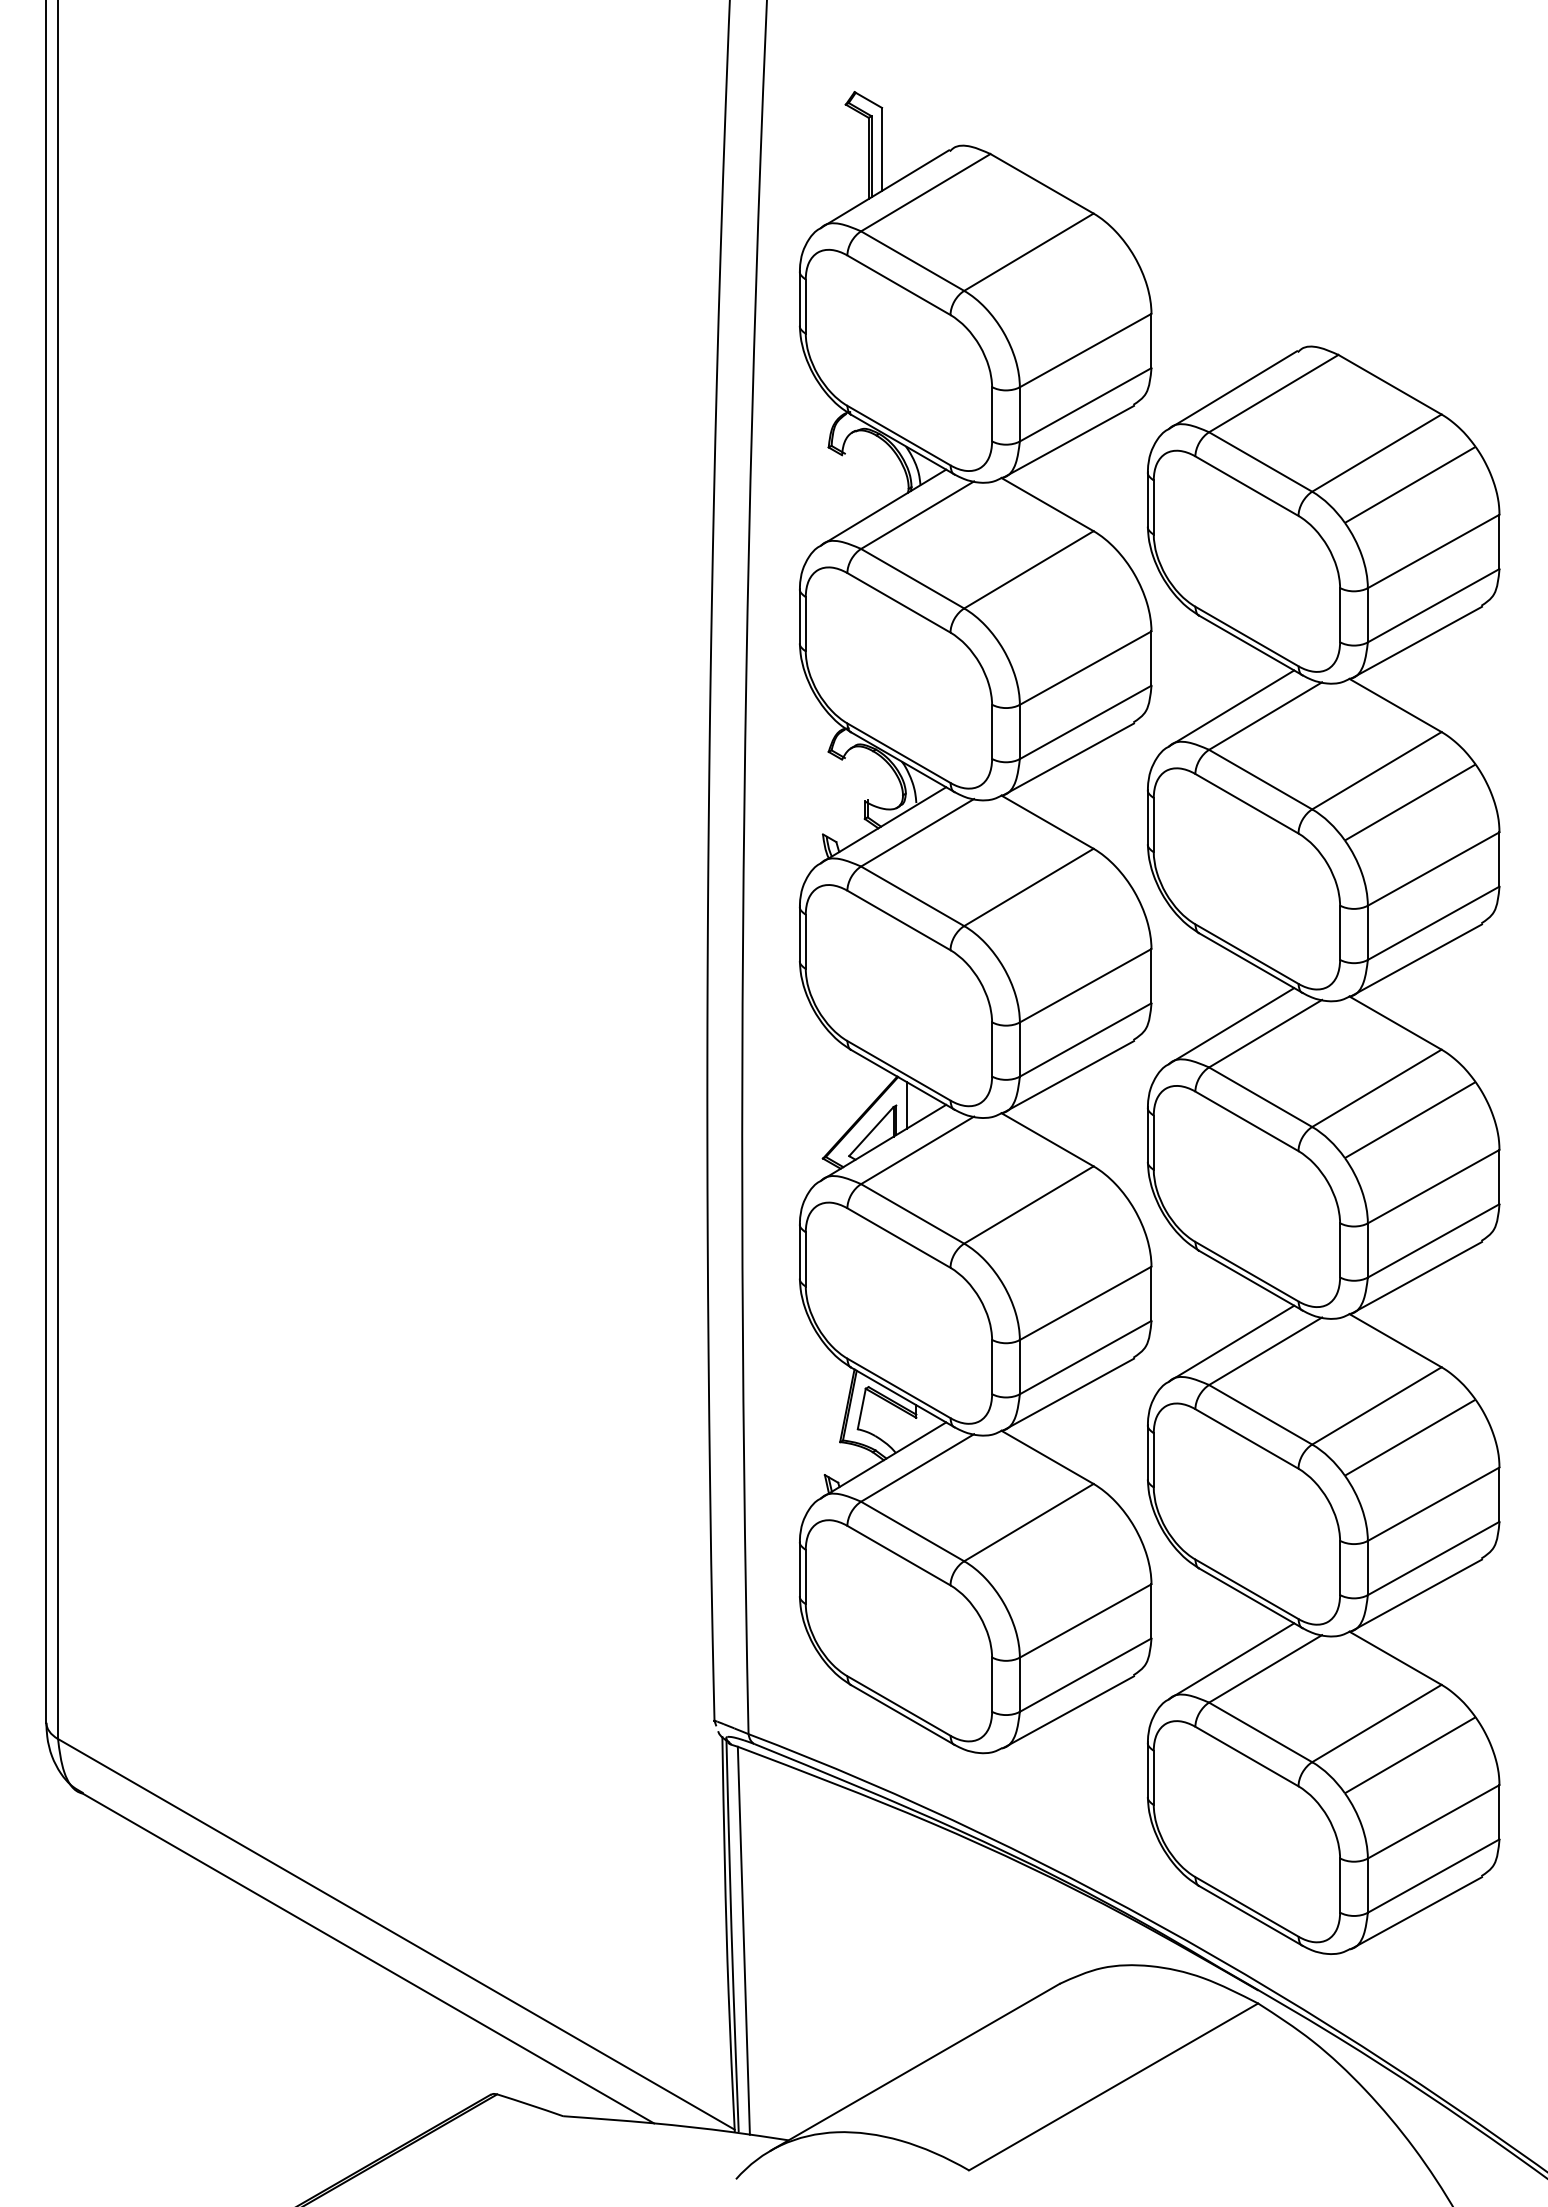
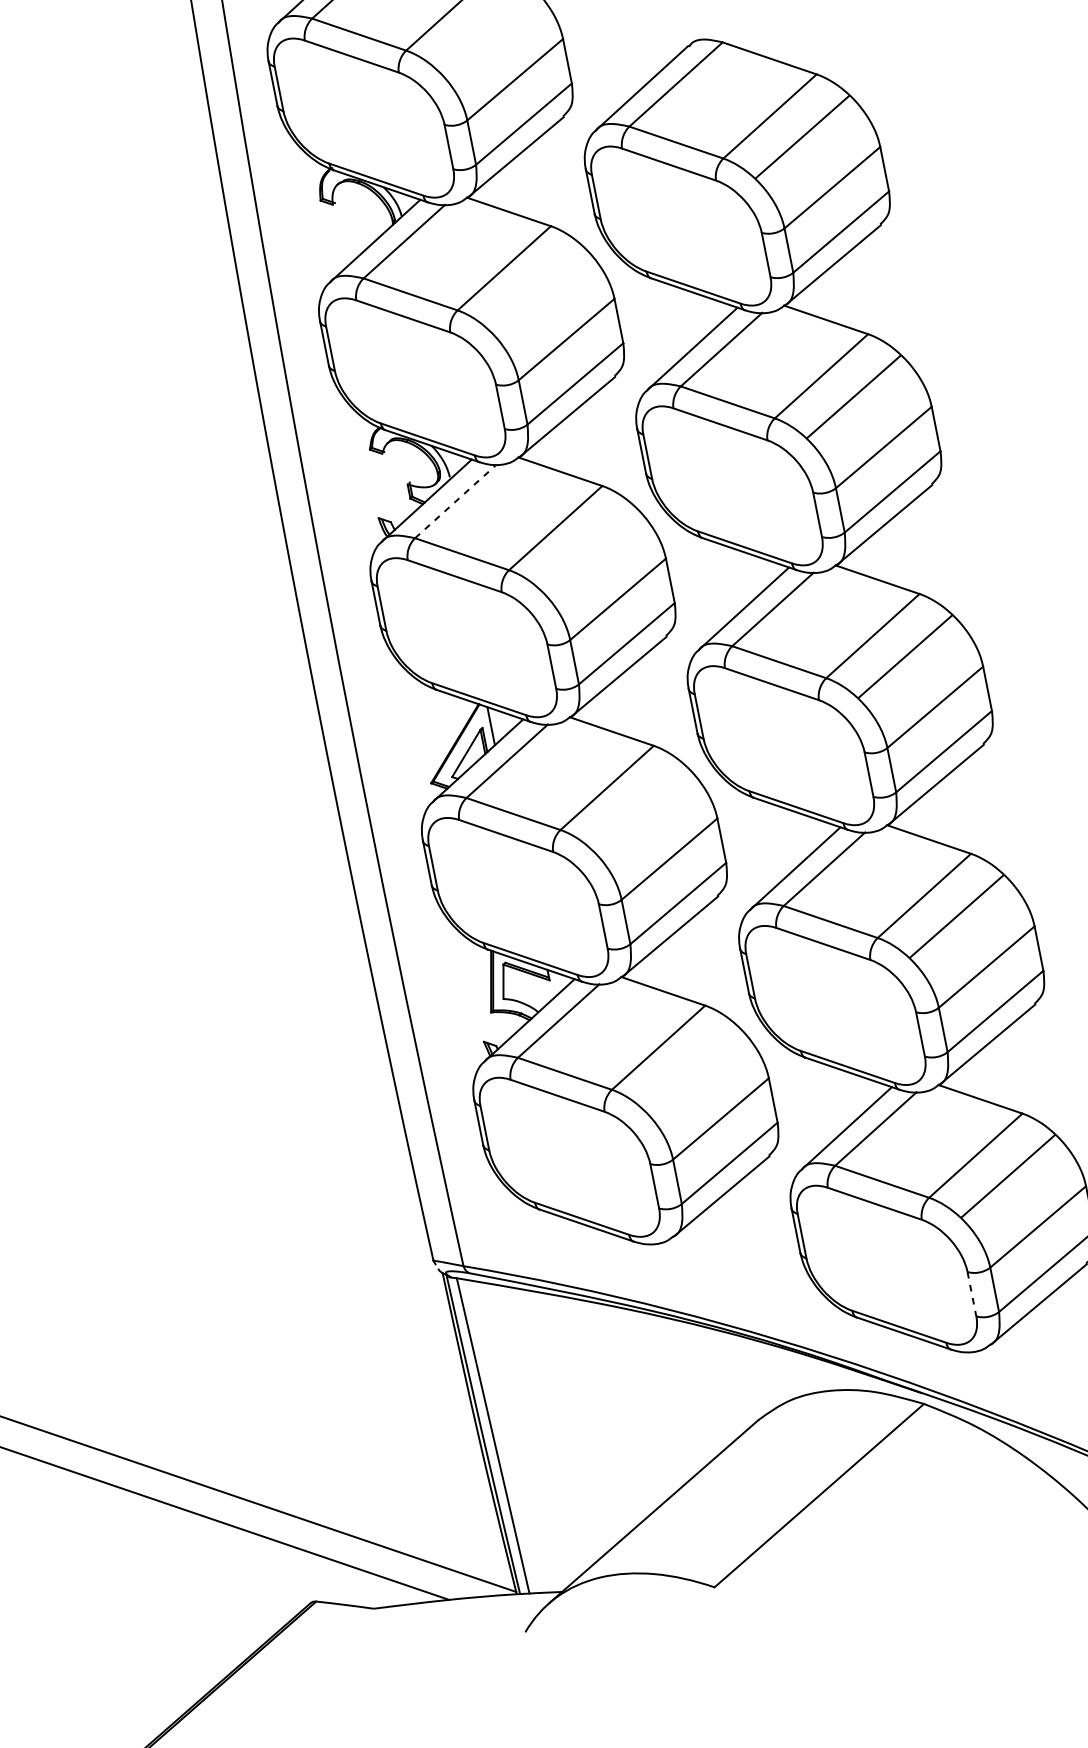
line: (917, 832) -> (455, 501), solid -> dashed
line: (1340, 1885) -> (972, 1294), solid -> dashed

